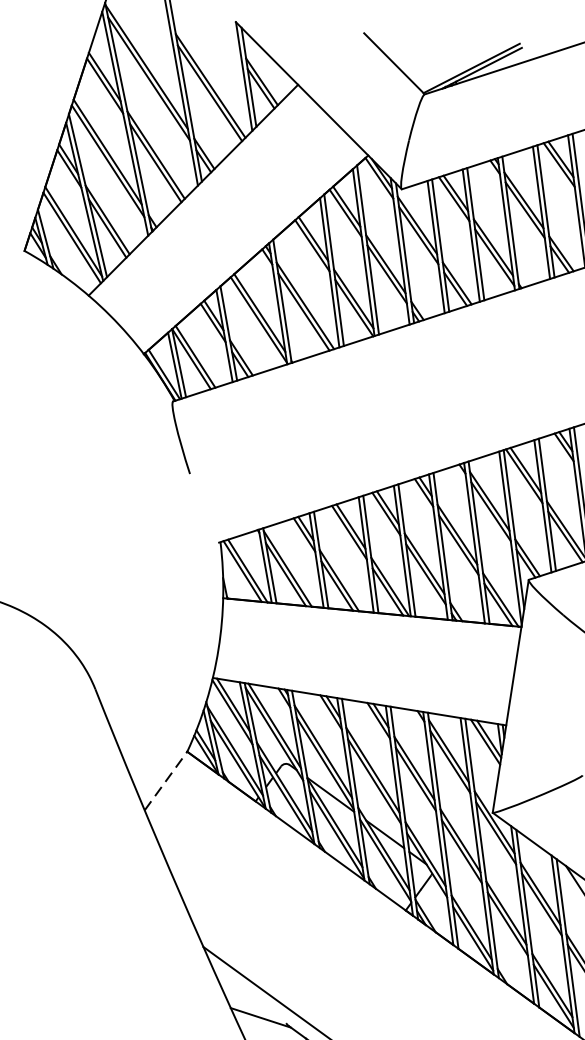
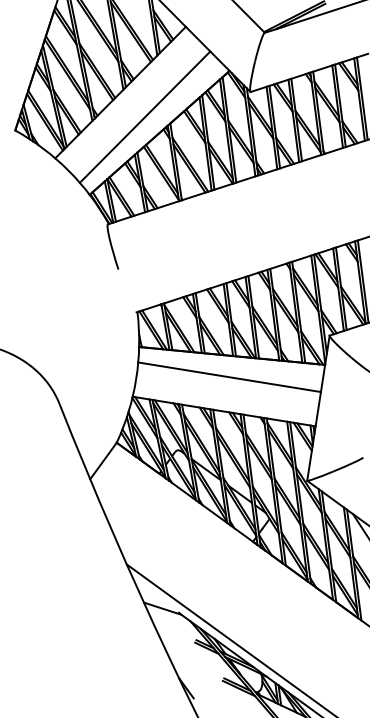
line: (231, 228) -> (144, 116), added
line: (368, 647) -> (229, 377), added
line: (166, 781) -> (103, 461), dashed -> solid

